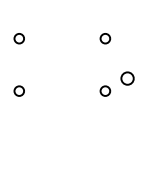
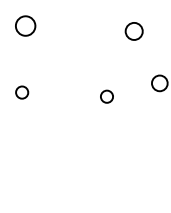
circle: (18, 38) -> (24, 25), size x1.6
circle: (105, 38) -> (134, 31), size x1.4
circle: (105, 90) -> (107, 95), moved

